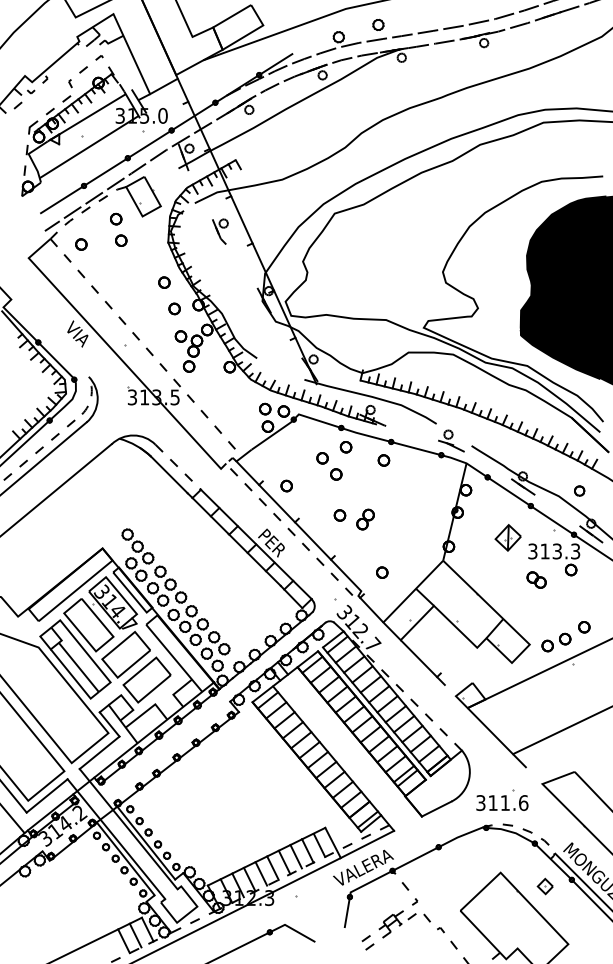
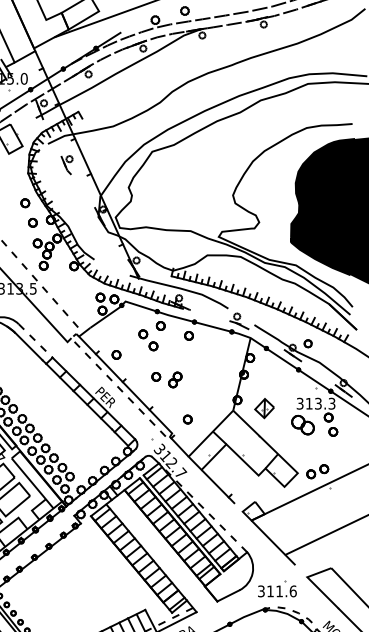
part: (579, 490) -> (308, 343), moved
part: (507, 537) -> (264, 408), moved
part: (536, 579) -> (302, 424), size x1.6
part: (584, 627) -> (333, 432), moved

